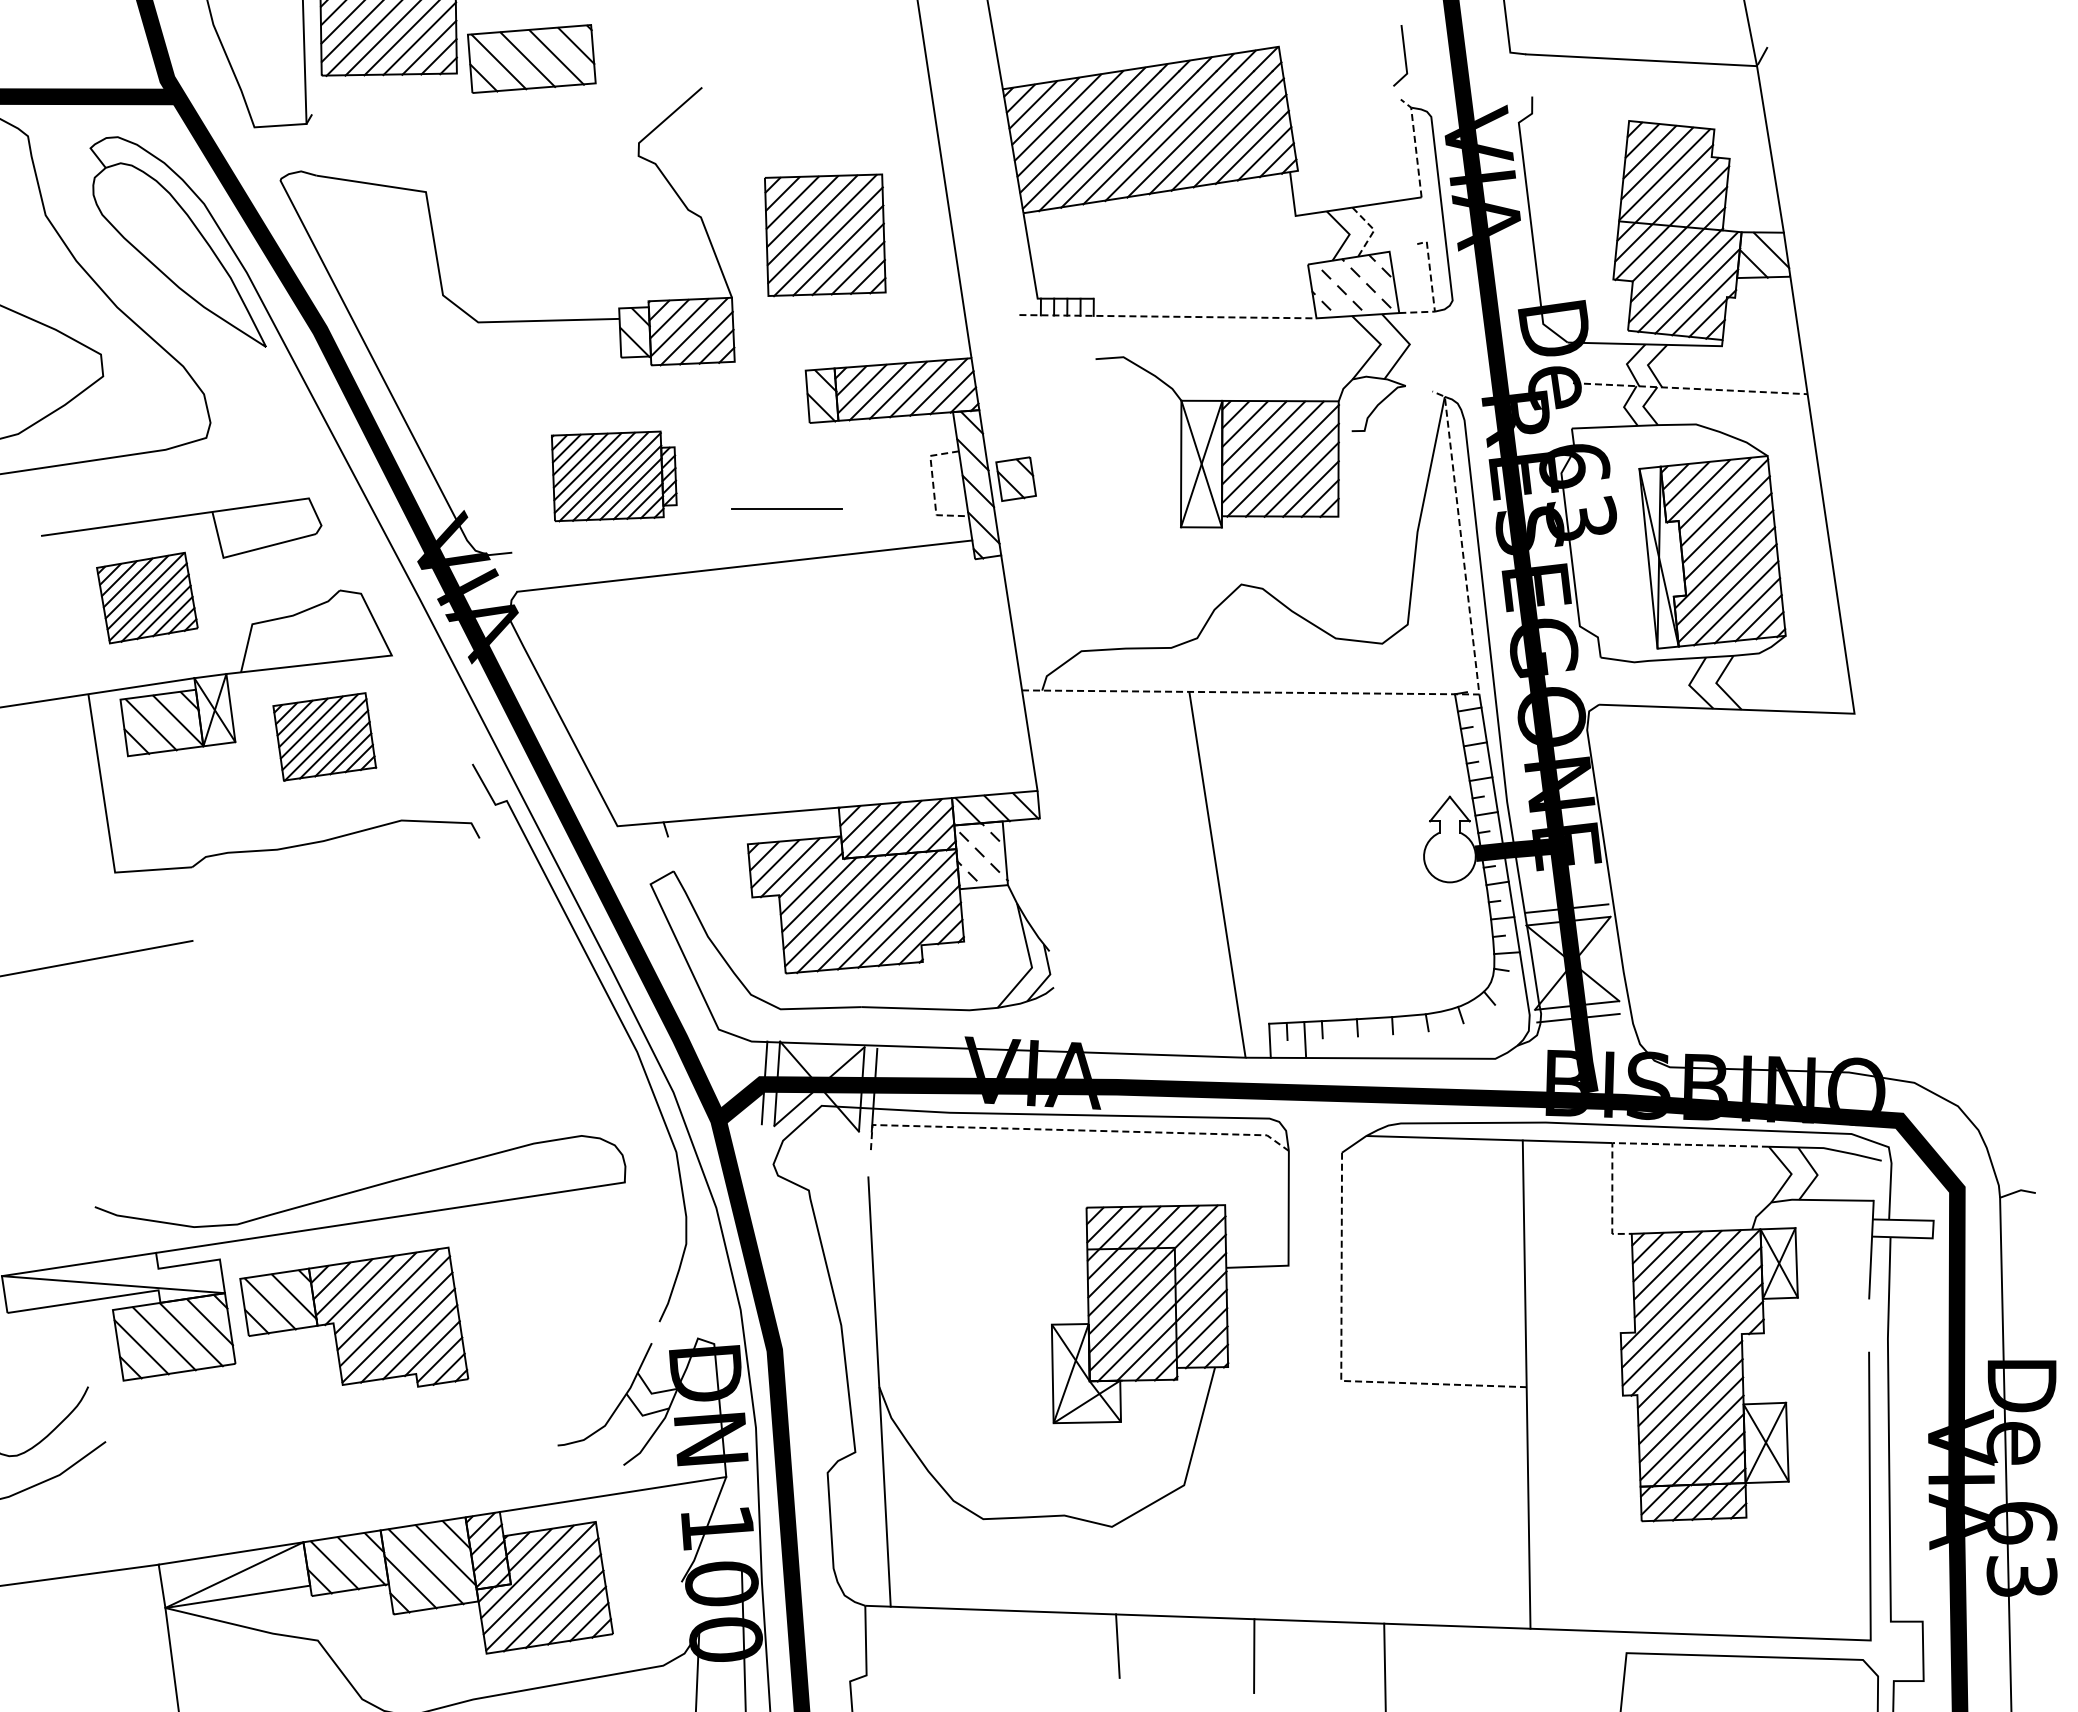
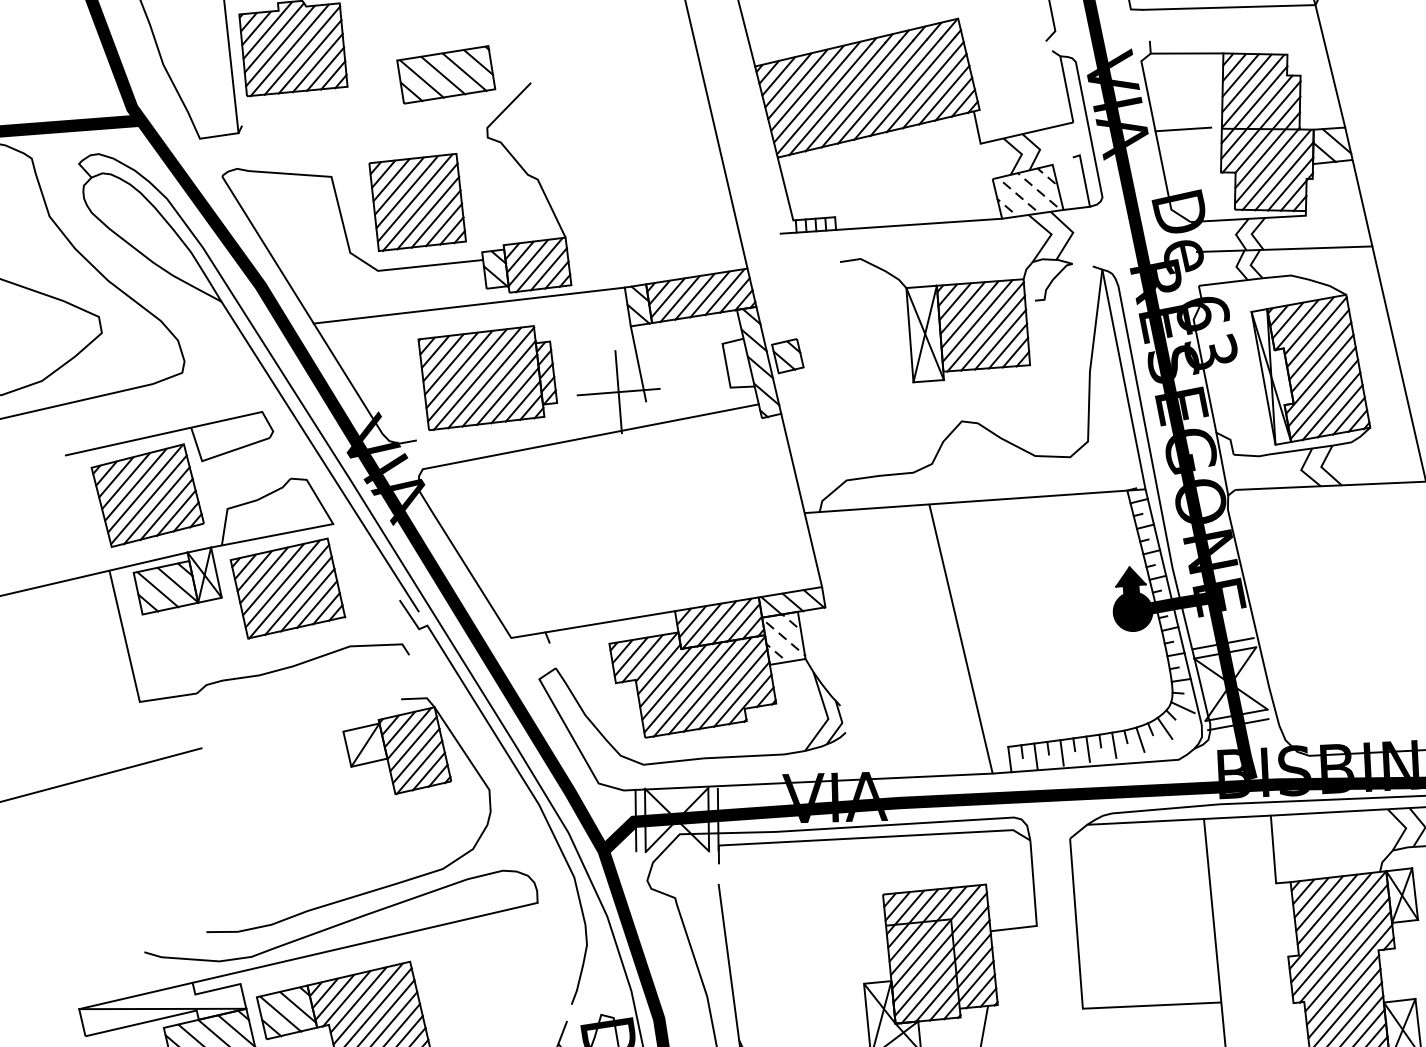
part: (531, 58) -> (445, 74), moved
line: (1580, 116) -> (1186, 52), added
line: (1415, 145) -> (1065, 84), dashed -> solid
line: (1567, 217) -> (1183, 128), added
line: (1374, 230) -> (1040, 149), dashed -> solid
part: (825, 235) -> (417, 202), moved
line: (1432, 289) -> (1086, 190), dashed -> solid
line: (1167, 316) -> (891, 226), dashed -> solid
line: (595, 377) -> (468, 305), added
line: (1690, 388) -> (1284, 249), dashed -> solid
line: (815, 473) -> (638, 363), added
part: (614, 476) -> (488, 377), size x1.43
line: (933, 487) -> (726, 367), dashed -> solid
line: (786, 509) -> (618, 392), added
line: (381, 563) -> (320, 456), added
part: (147, 597) -> (147, 495), size x1.43
line: (1584, 668) -> (1222, 463), added
line: (1408, 693) -> (1092, 492), dashed -> solid
part: (324, 736) -> (287, 588), size x1.43
fill: (1449, 839) -> (1131, 599), added
part: (390, 982) -> (351, 767), added
line: (1506, 989) -> (1183, 707), added
line: (1479, 1015) -> (1164, 728), added
line: (1446, 1027) -> (1140, 739), added
line: (1410, 1032) -> (1114, 745), added
line: (1375, 1035) -> (1088, 749), added
line: (1340, 1037) -> (1062, 752), added
line: (1070, 1130) -> (866, 838), dashed -> solid
line: (1634, 1143) -> (1287, 814), dashed -> solid
line: (1341, 1360) -> (1081, 993), dashed -> solid

